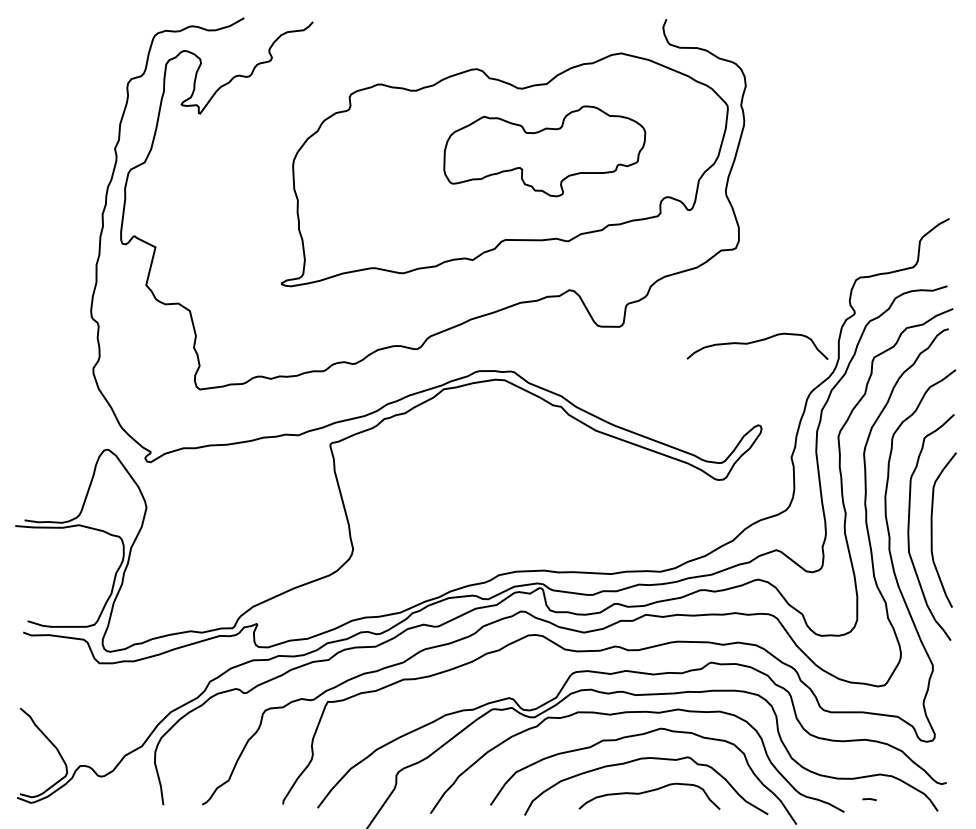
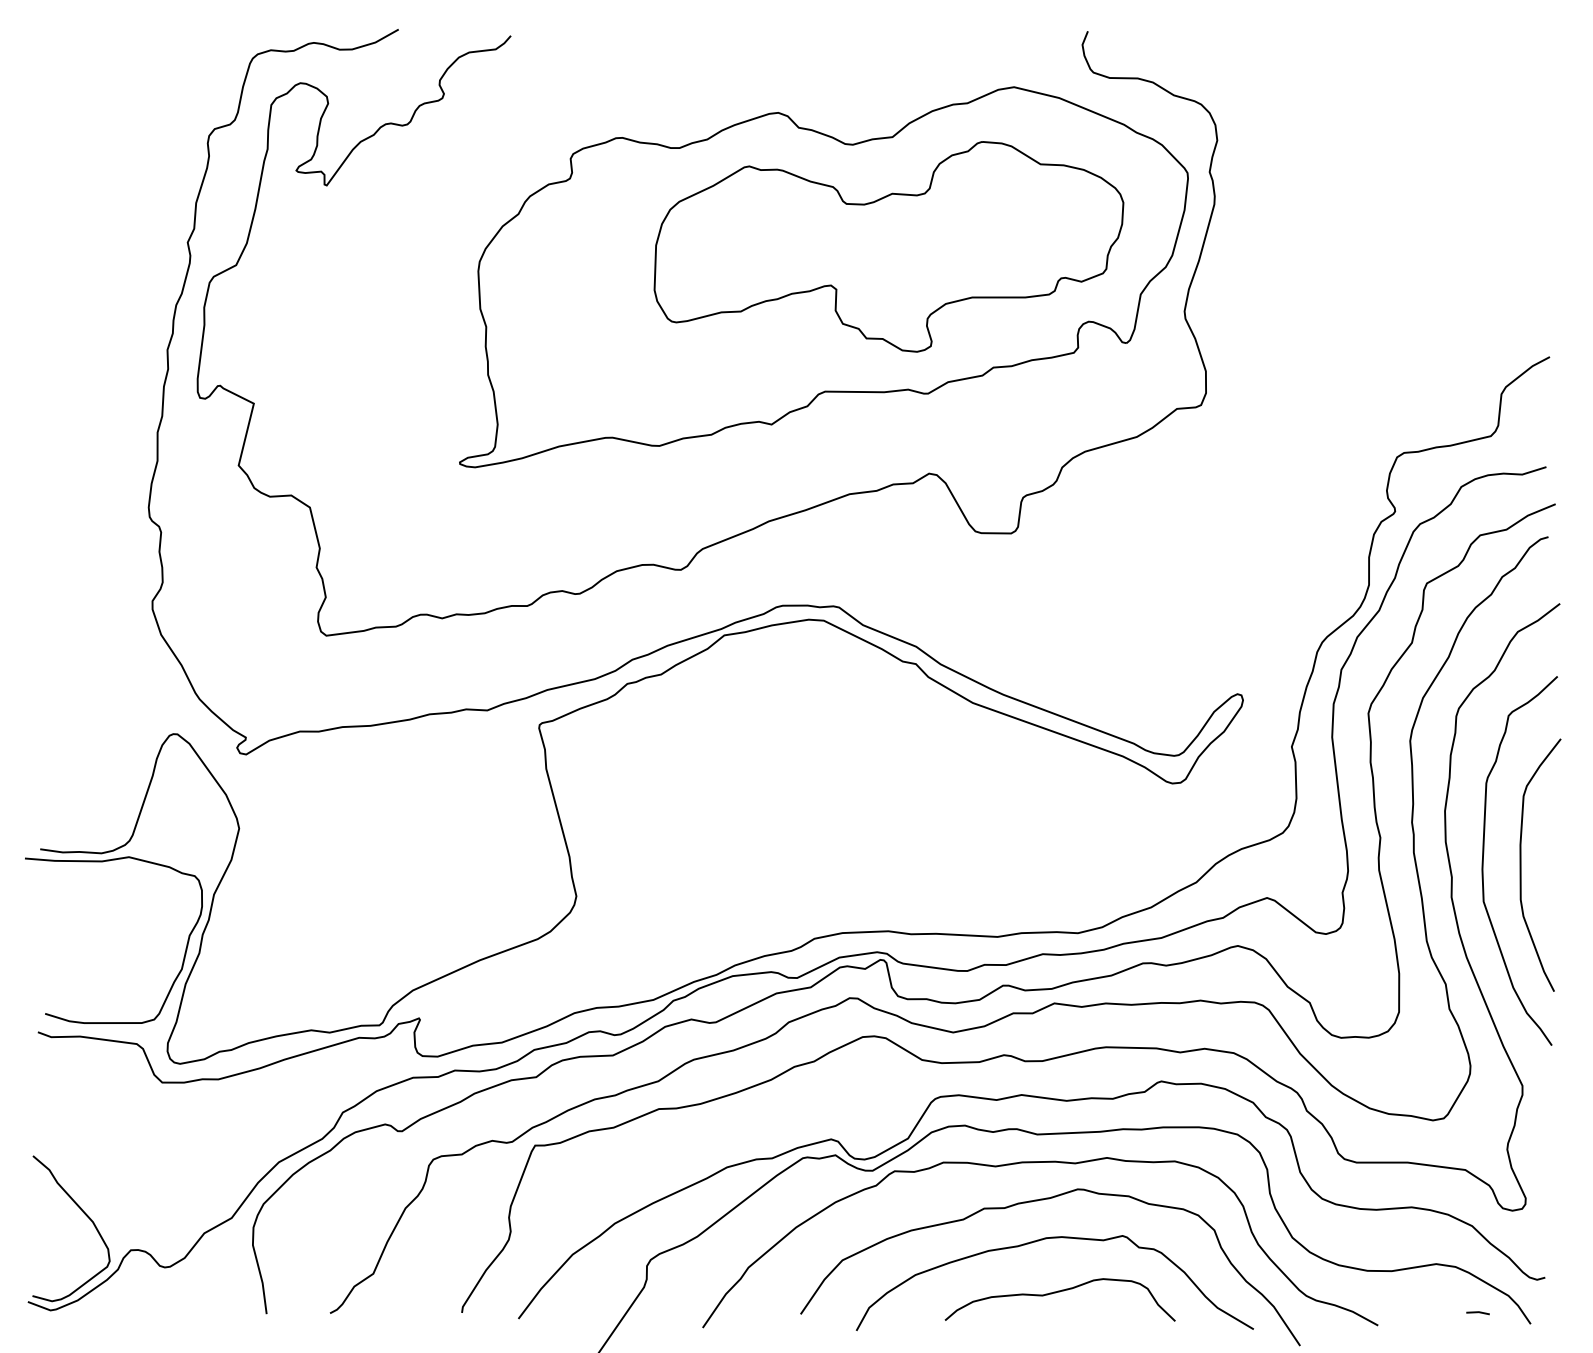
part: (544, 151) -> (888, 247), size x1.43
curve: (757, 342) -> (1236, 558), removed
line: (869, 799) -> (1477, 1313), moved

